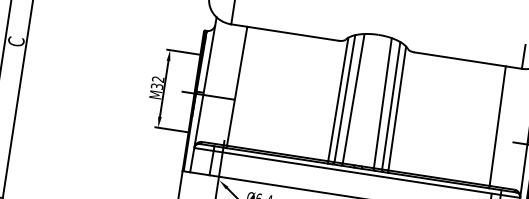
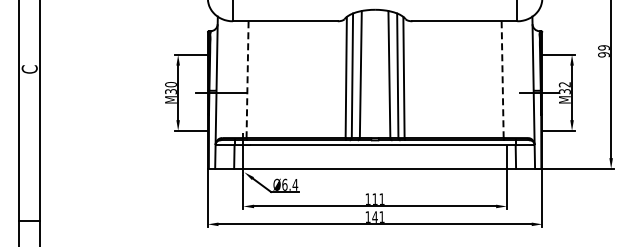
text: (157, 79) -> (170, 84), M32 -> M30
line: (236, 87) -> (247, 80), solid -> dashed
line: (497, 126) -> (502, 80), solid -> dashed

